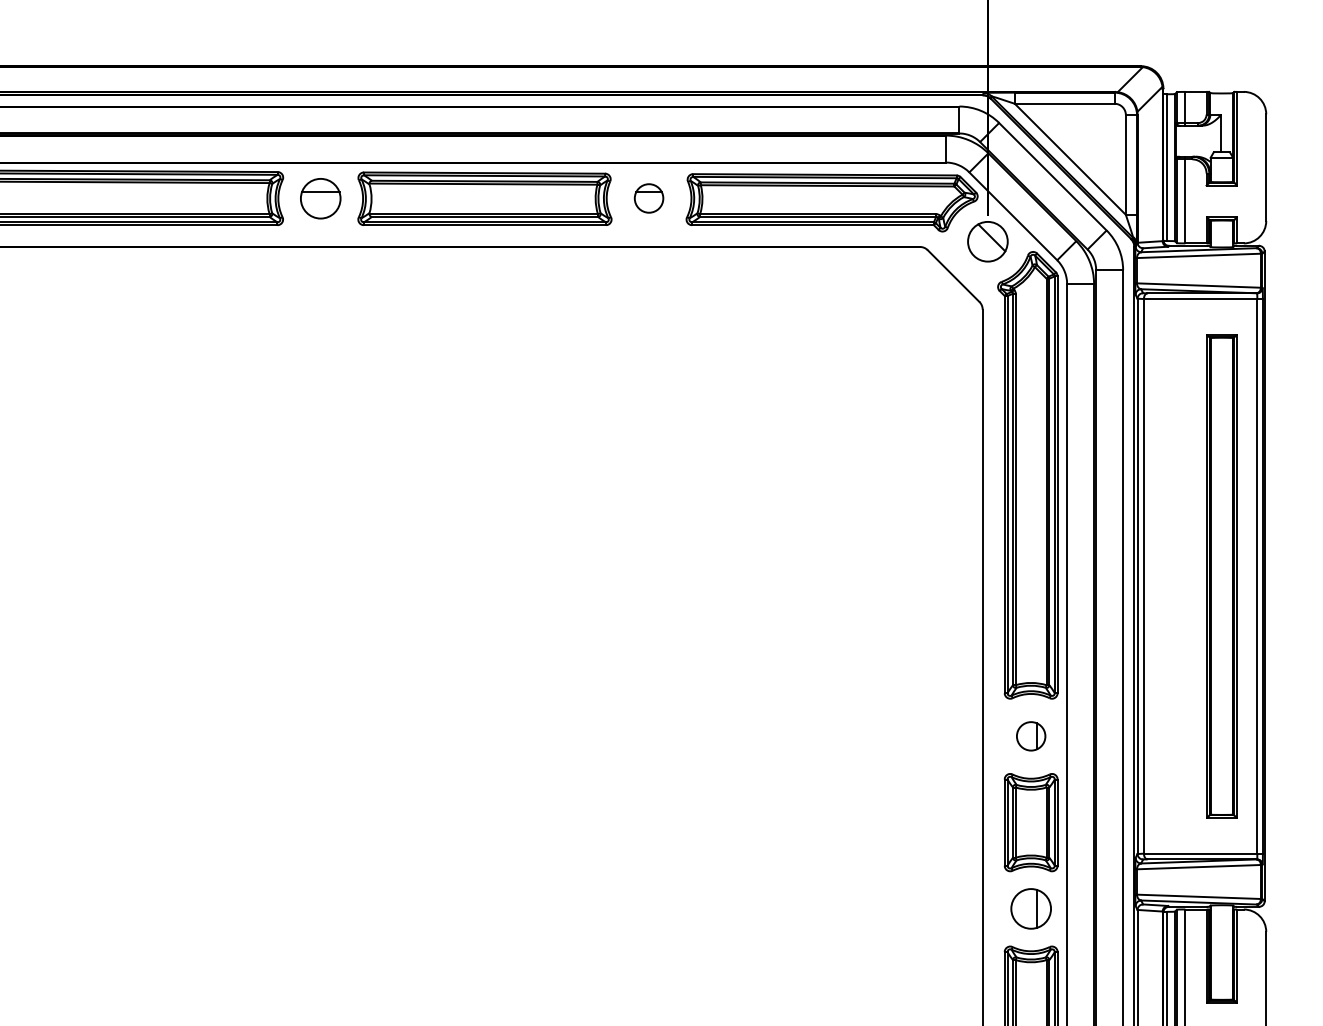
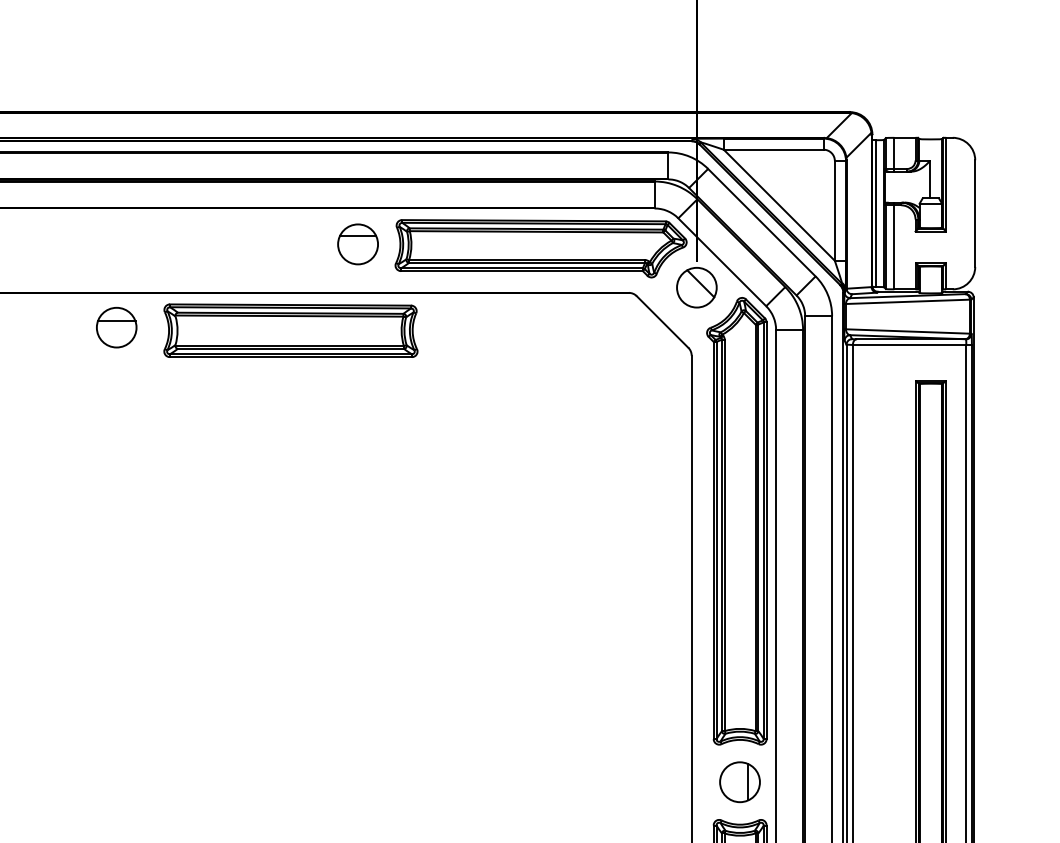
part: (320, 198) -> (116, 327), moved
part: (484, 198) -> (290, 330), moved
part: (648, 198) -> (357, 244), size x1.4
part: (1031, 736) -> (740, 782), size x1.4

